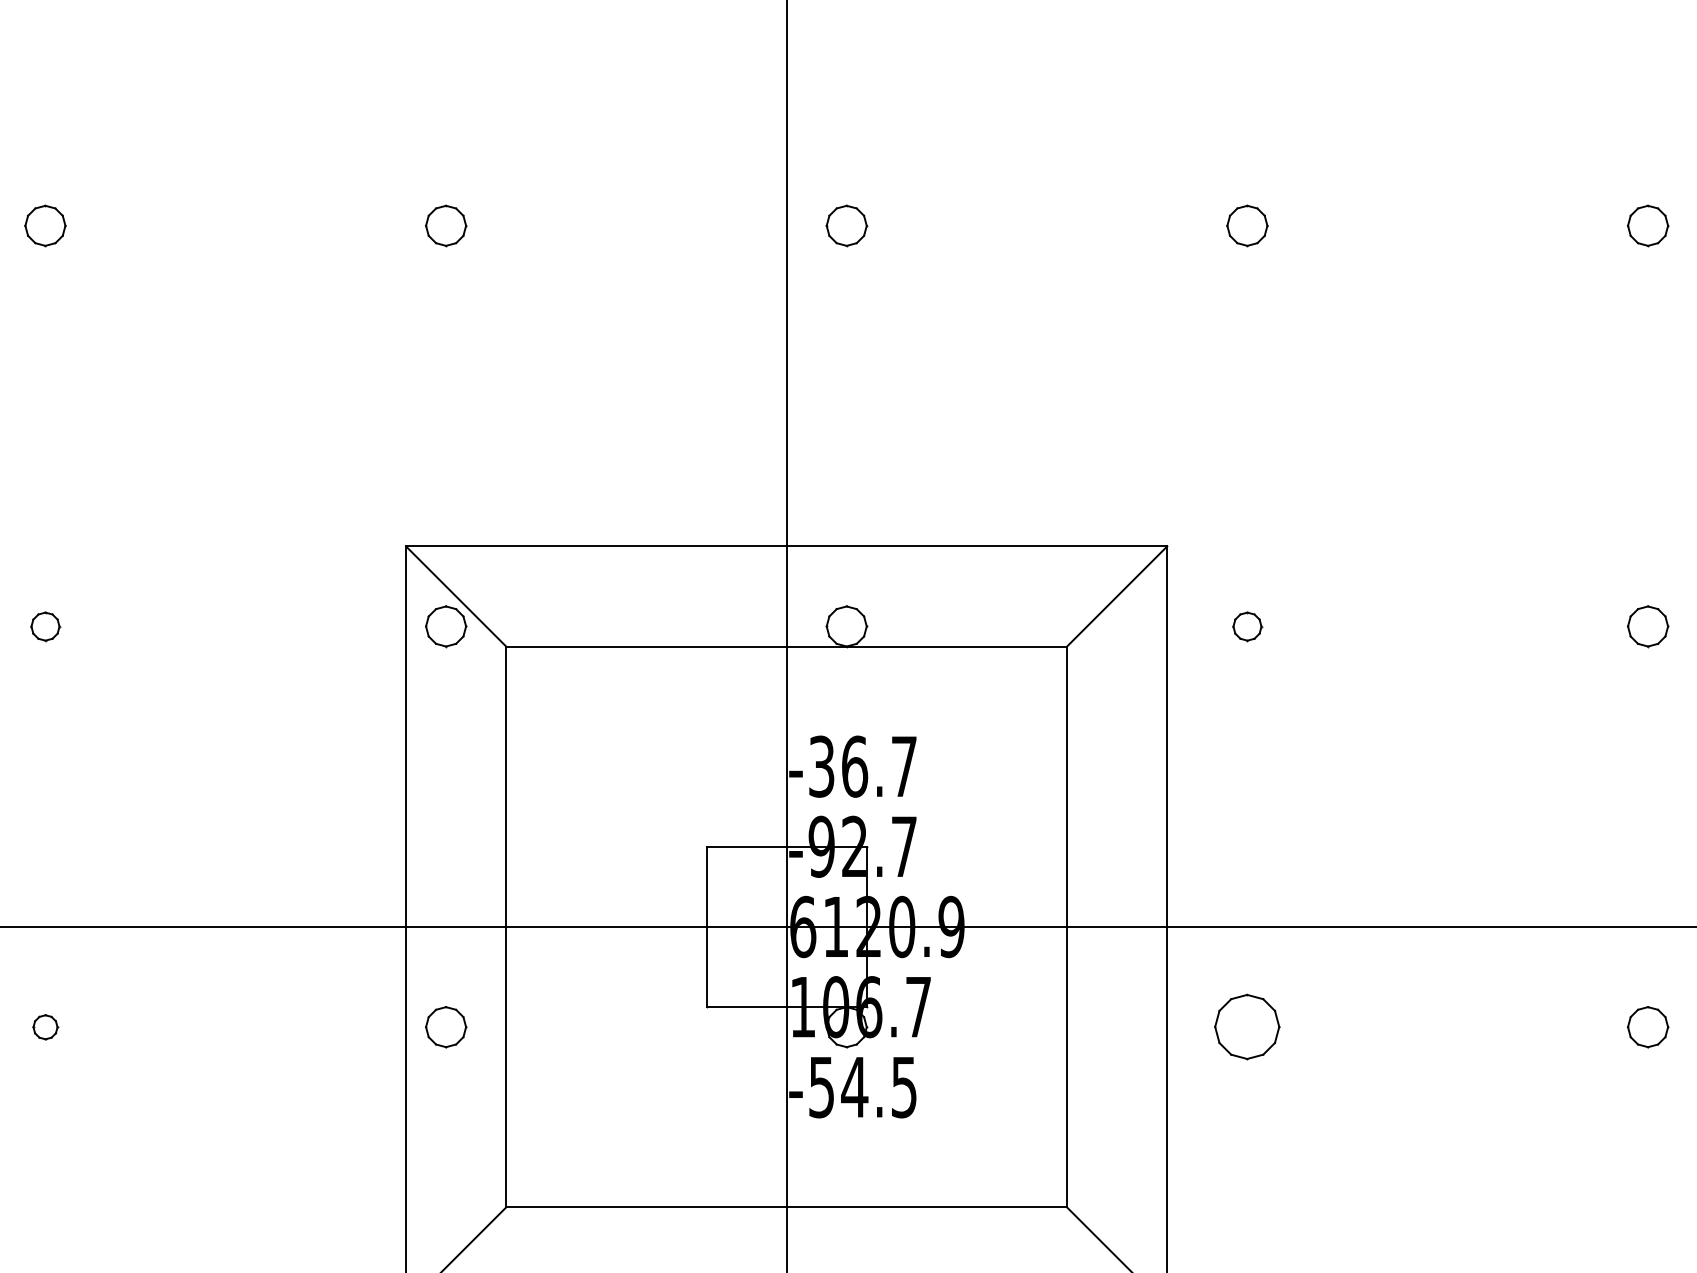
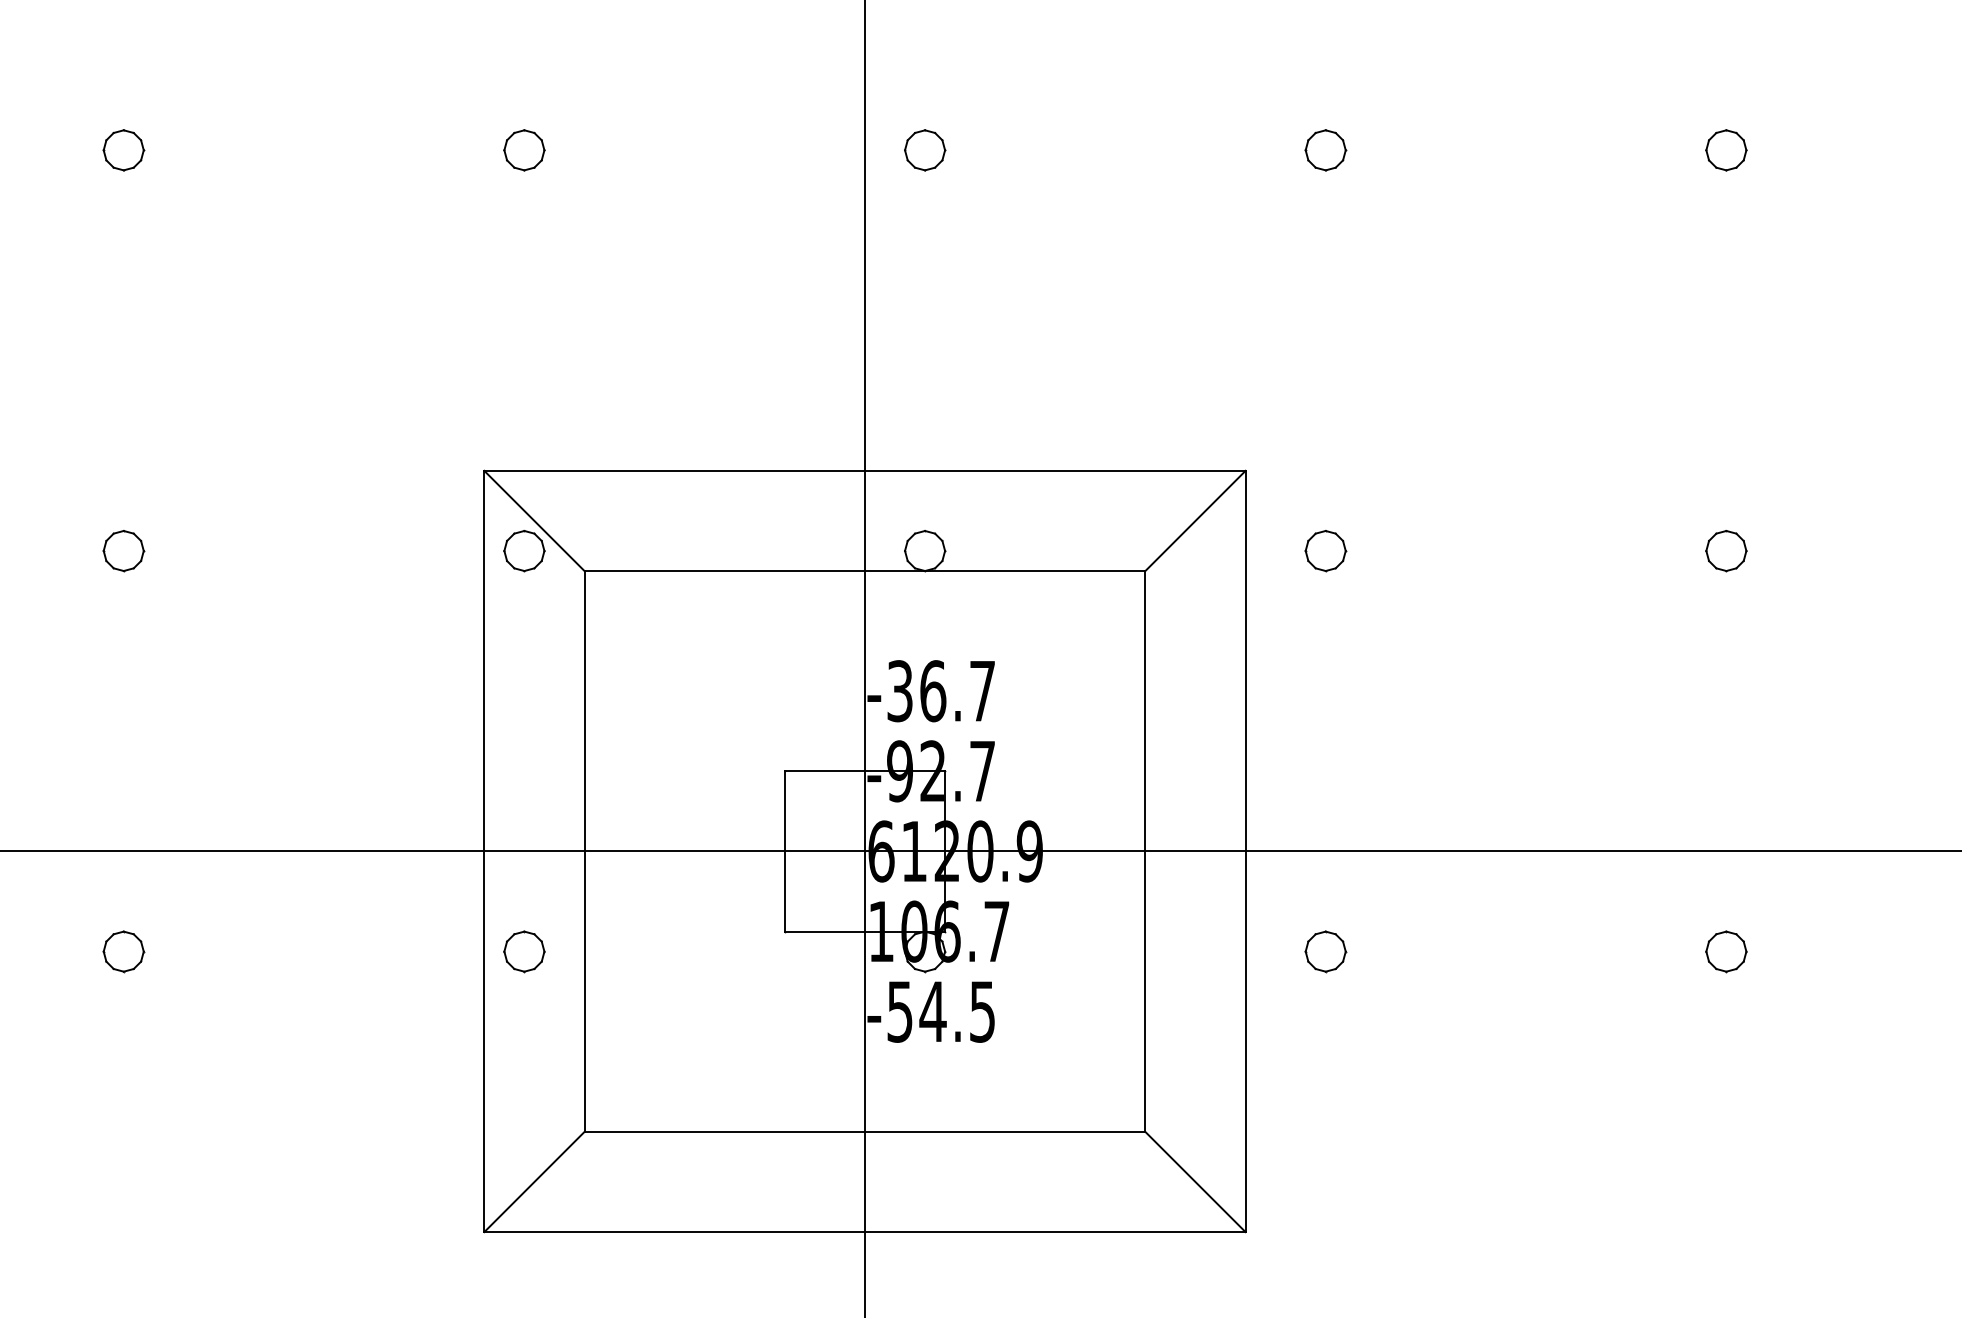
part: (45, 627) -> (123, 551), size x1.43
part: (1247, 627) -> (1325, 551), size x1.43
part: (45, 1027) -> (123, 951), size x1.67
part: (1247, 1027) -> (1325, 951), size x0.62

